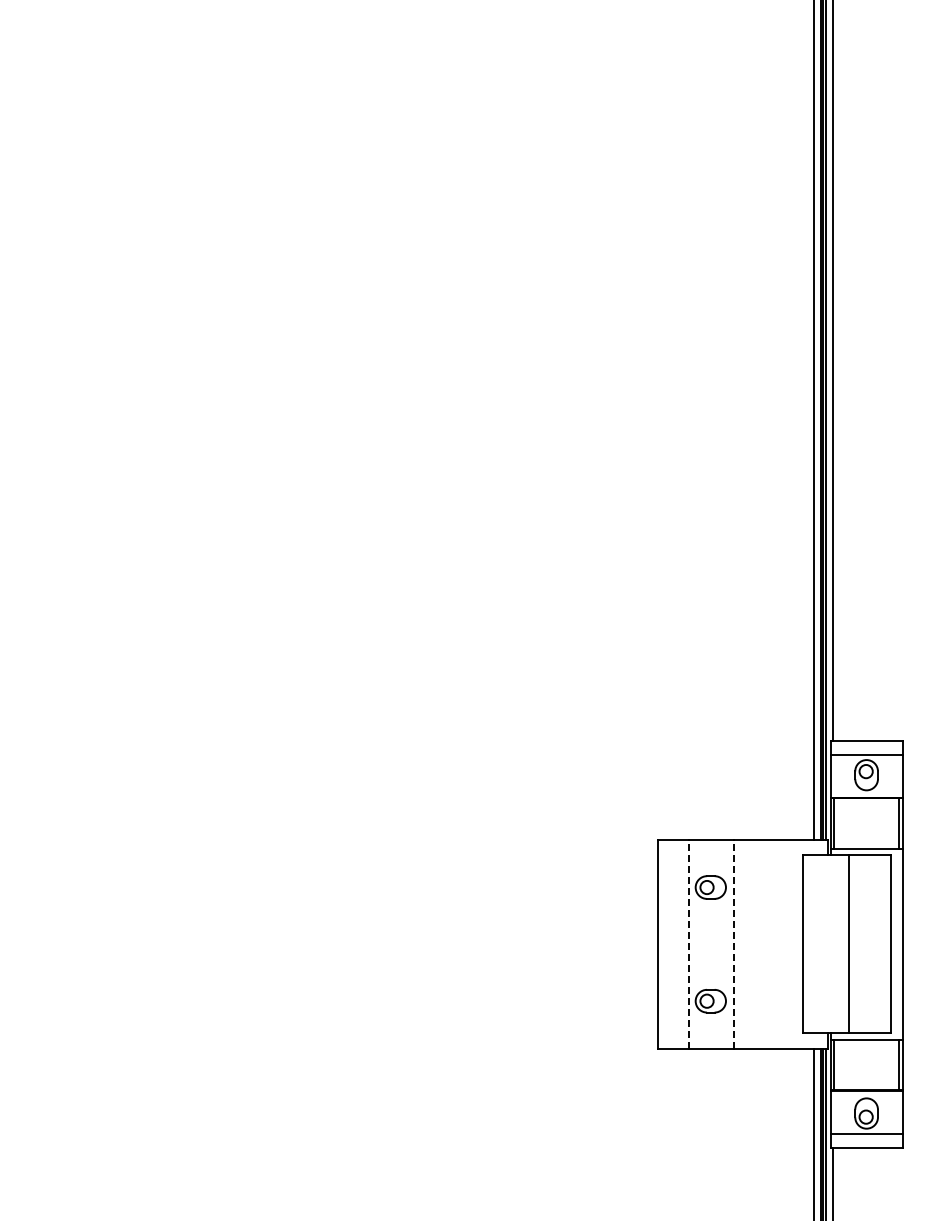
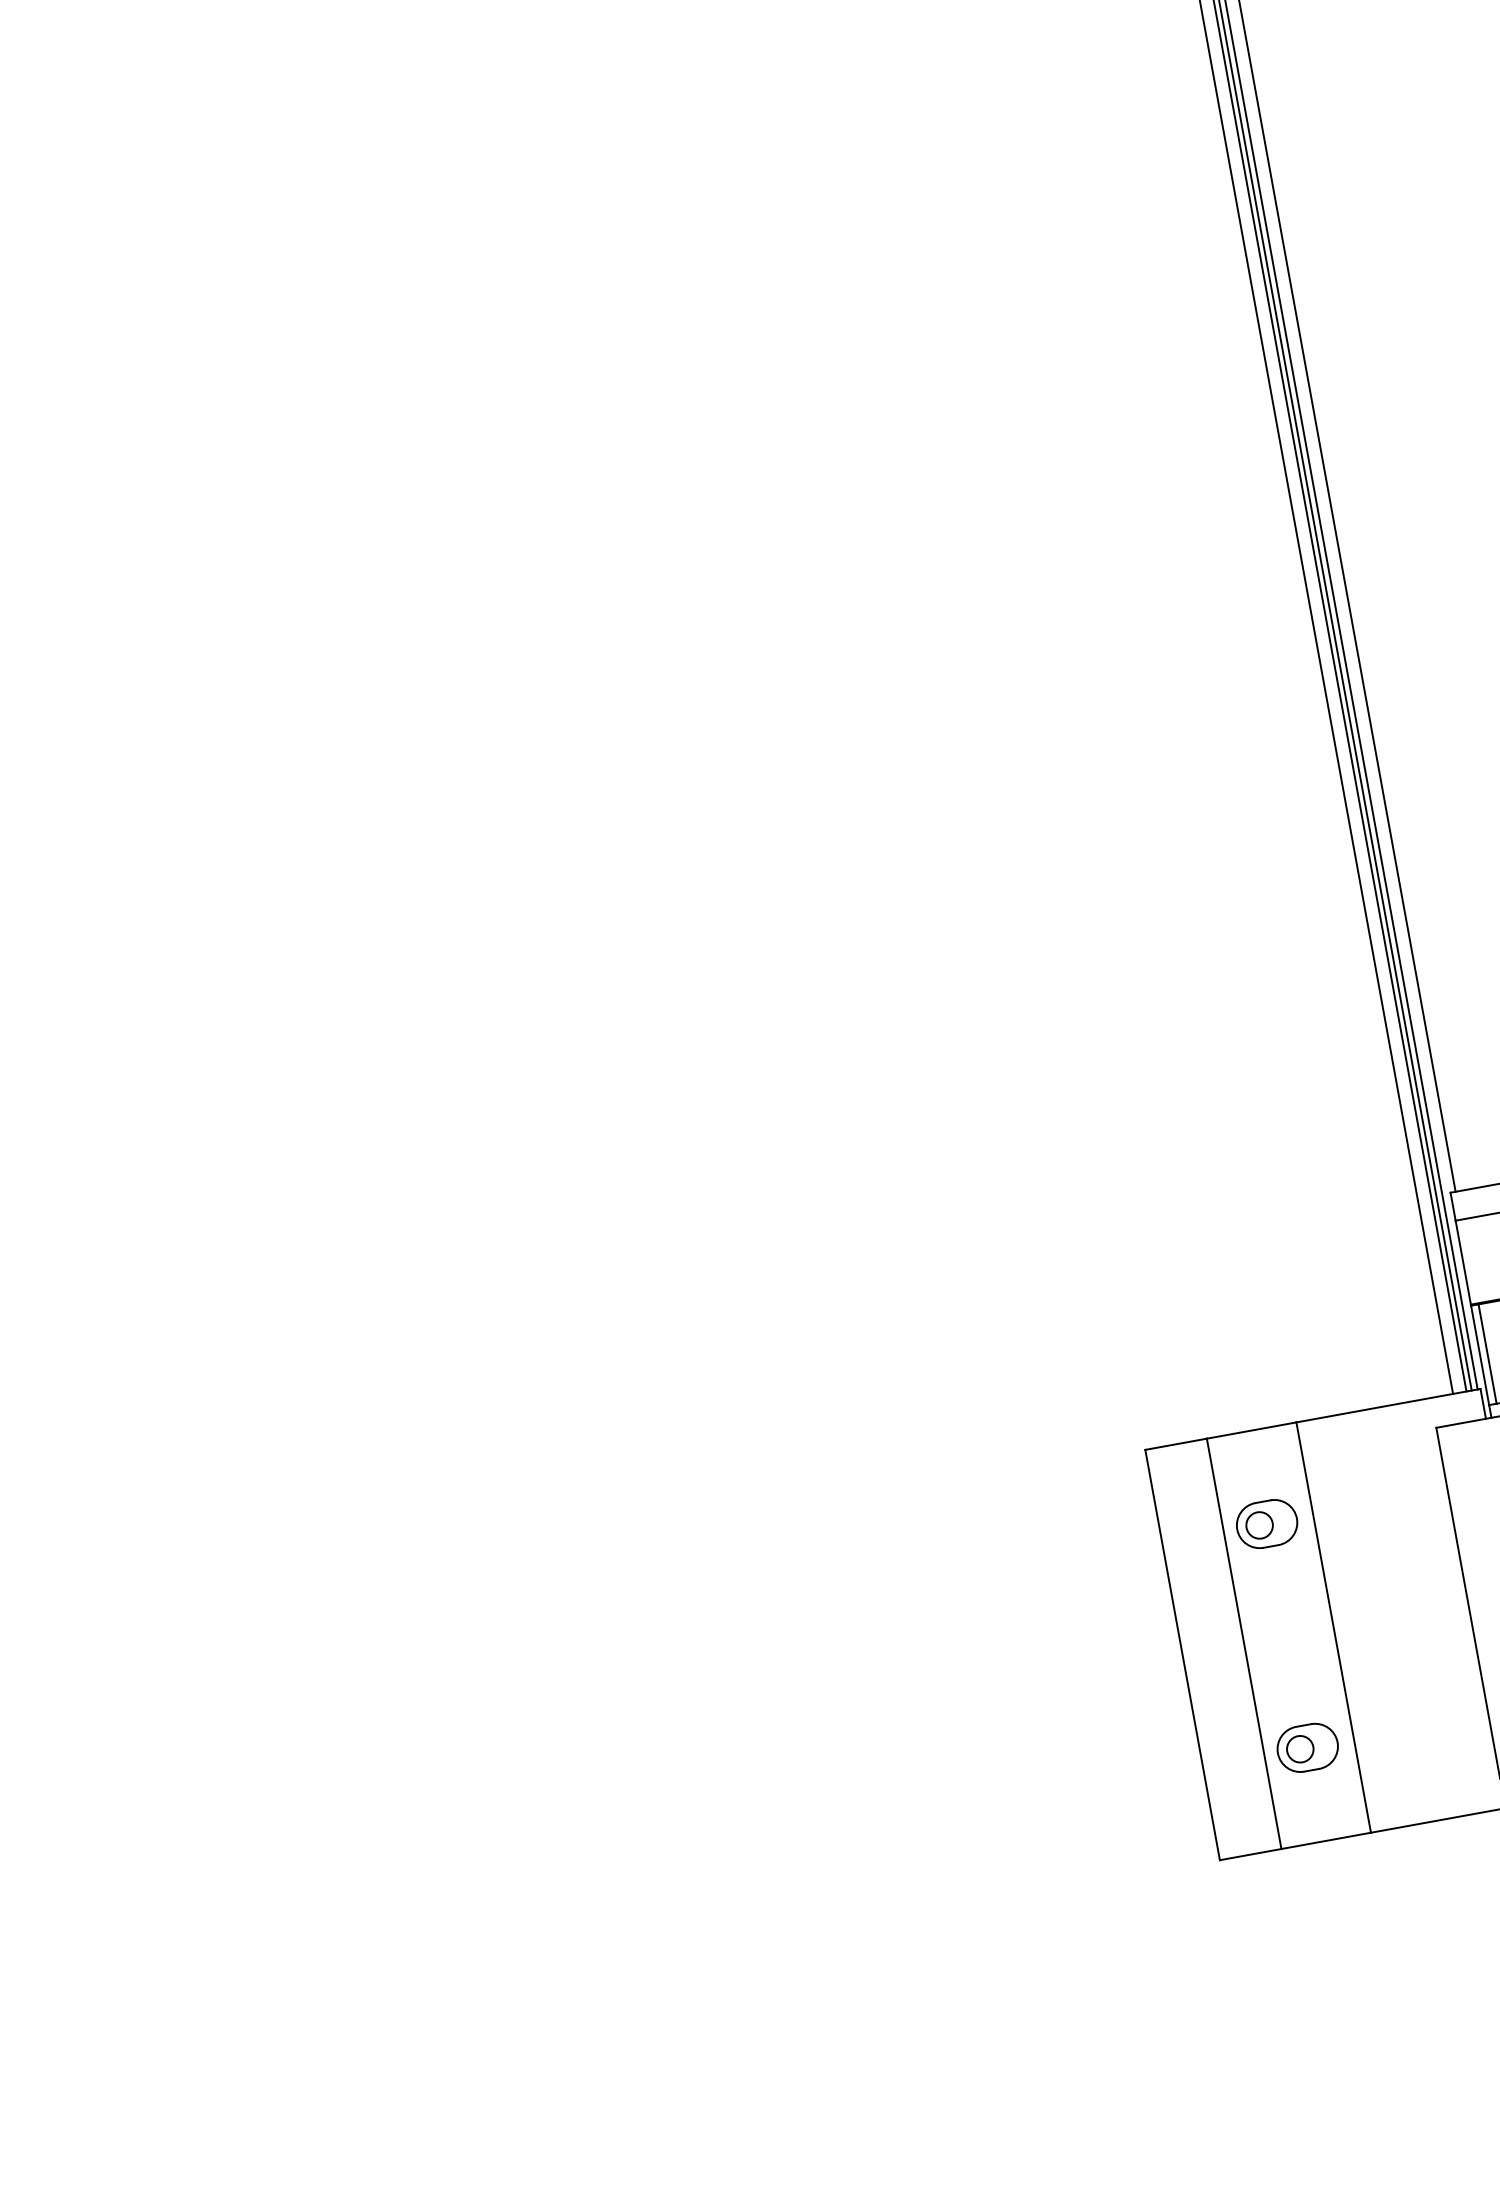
line: (688, 943) -> (1243, 1642), dashed -> solid
line: (734, 943) -> (1333, 1625), dashed -> solid

